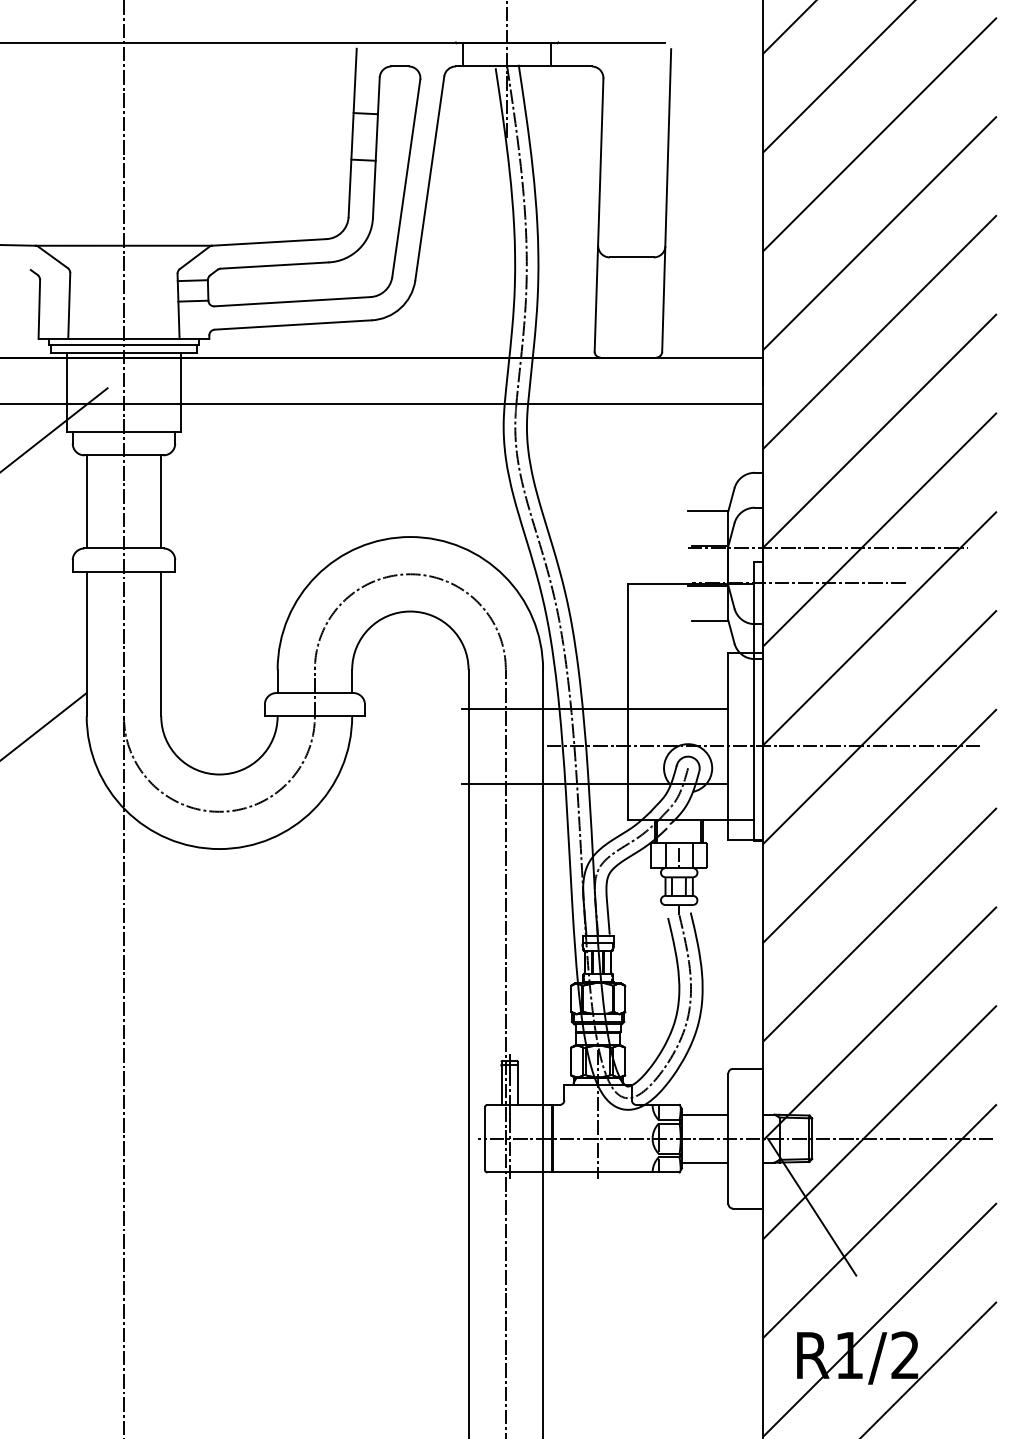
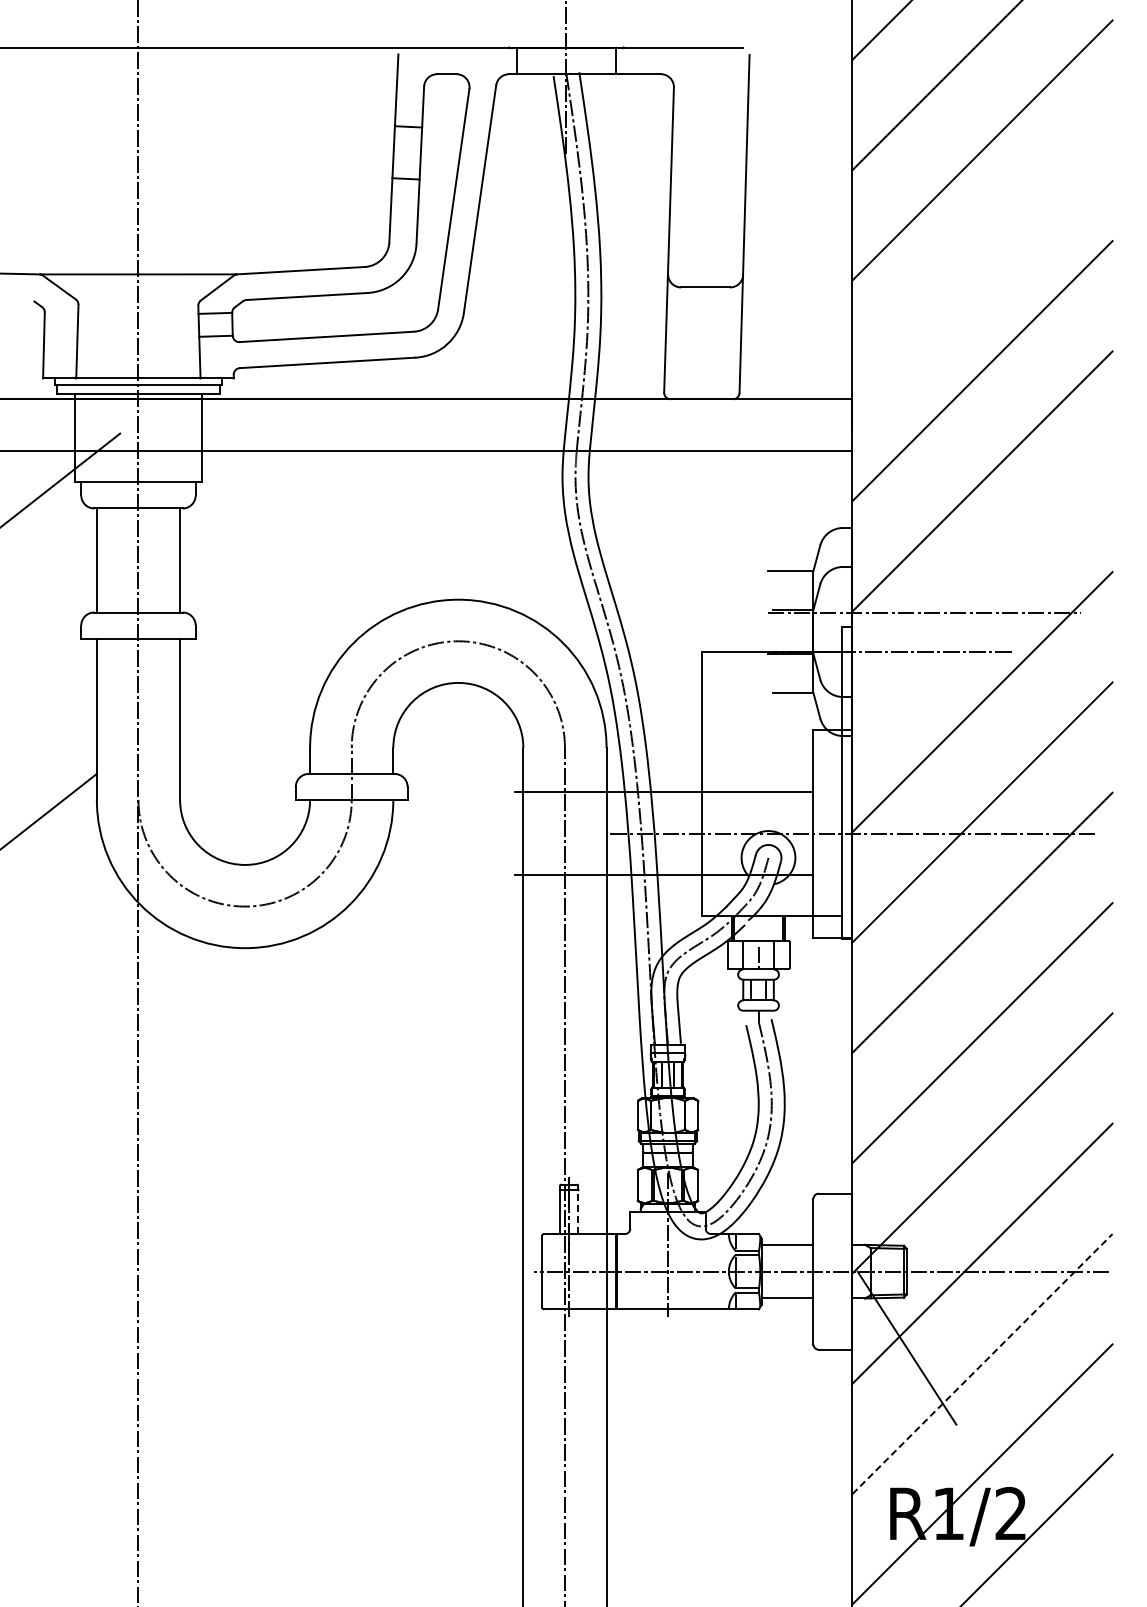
line: (879, 233) -> (982, 260), removed
line: (879, 529) -> (982, 591), removed
line: (517, 1085) -> (578, 1212), solid -> dashed
line: (879, 1221) -> (982, 1364), solid -> dashed

